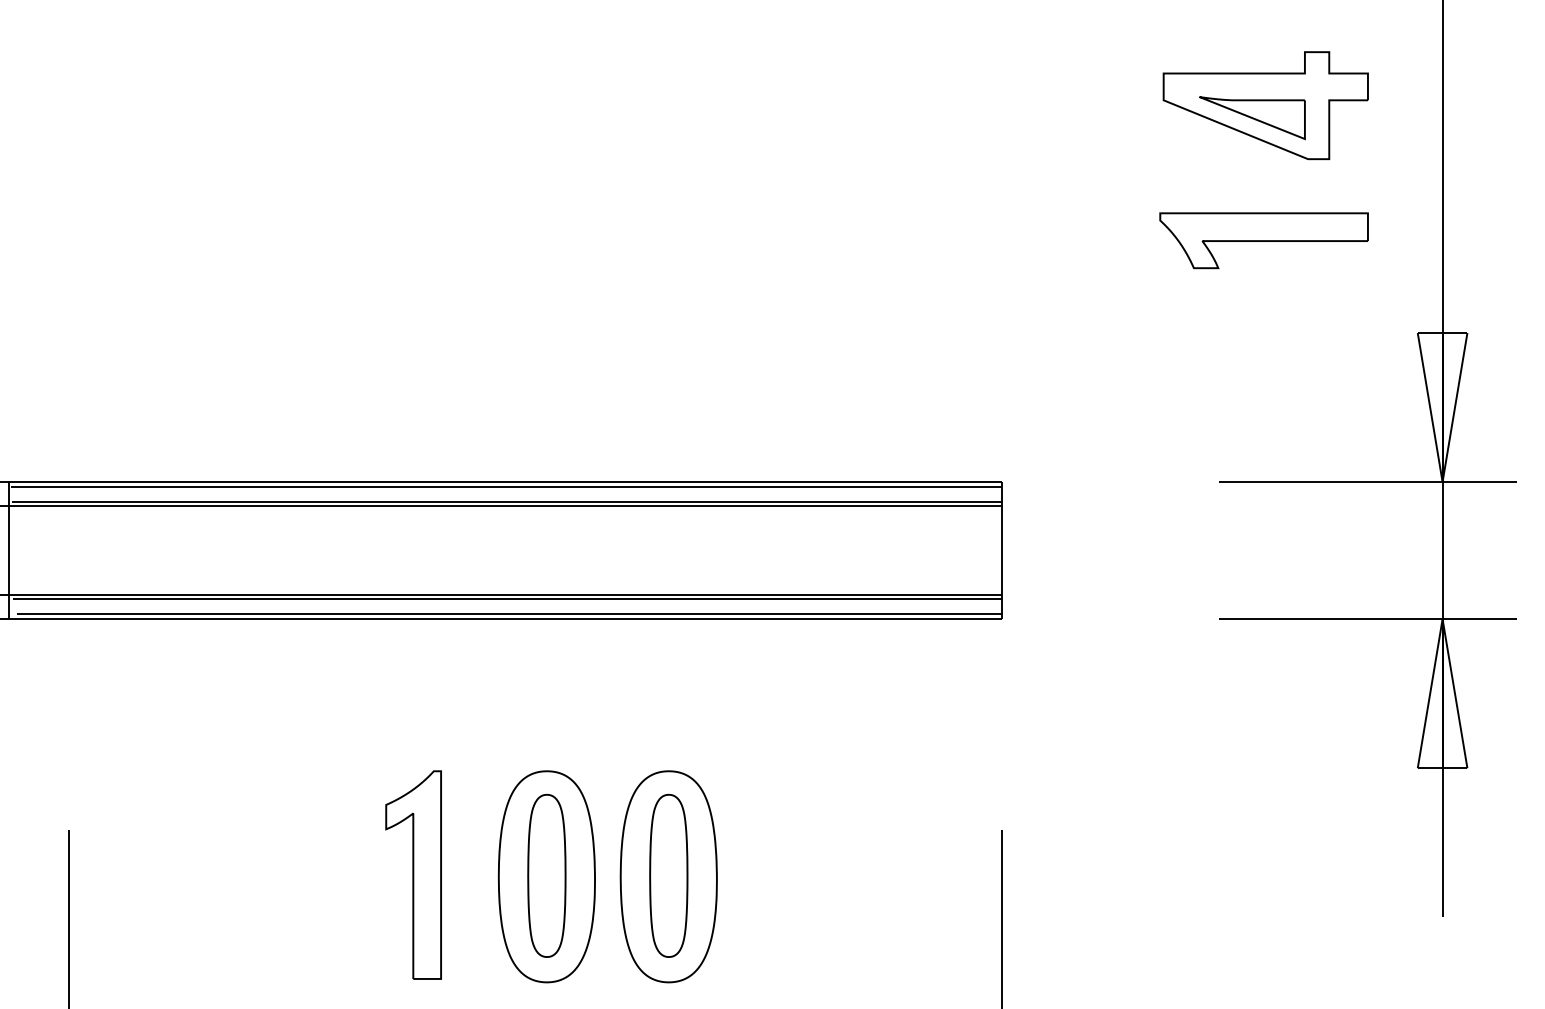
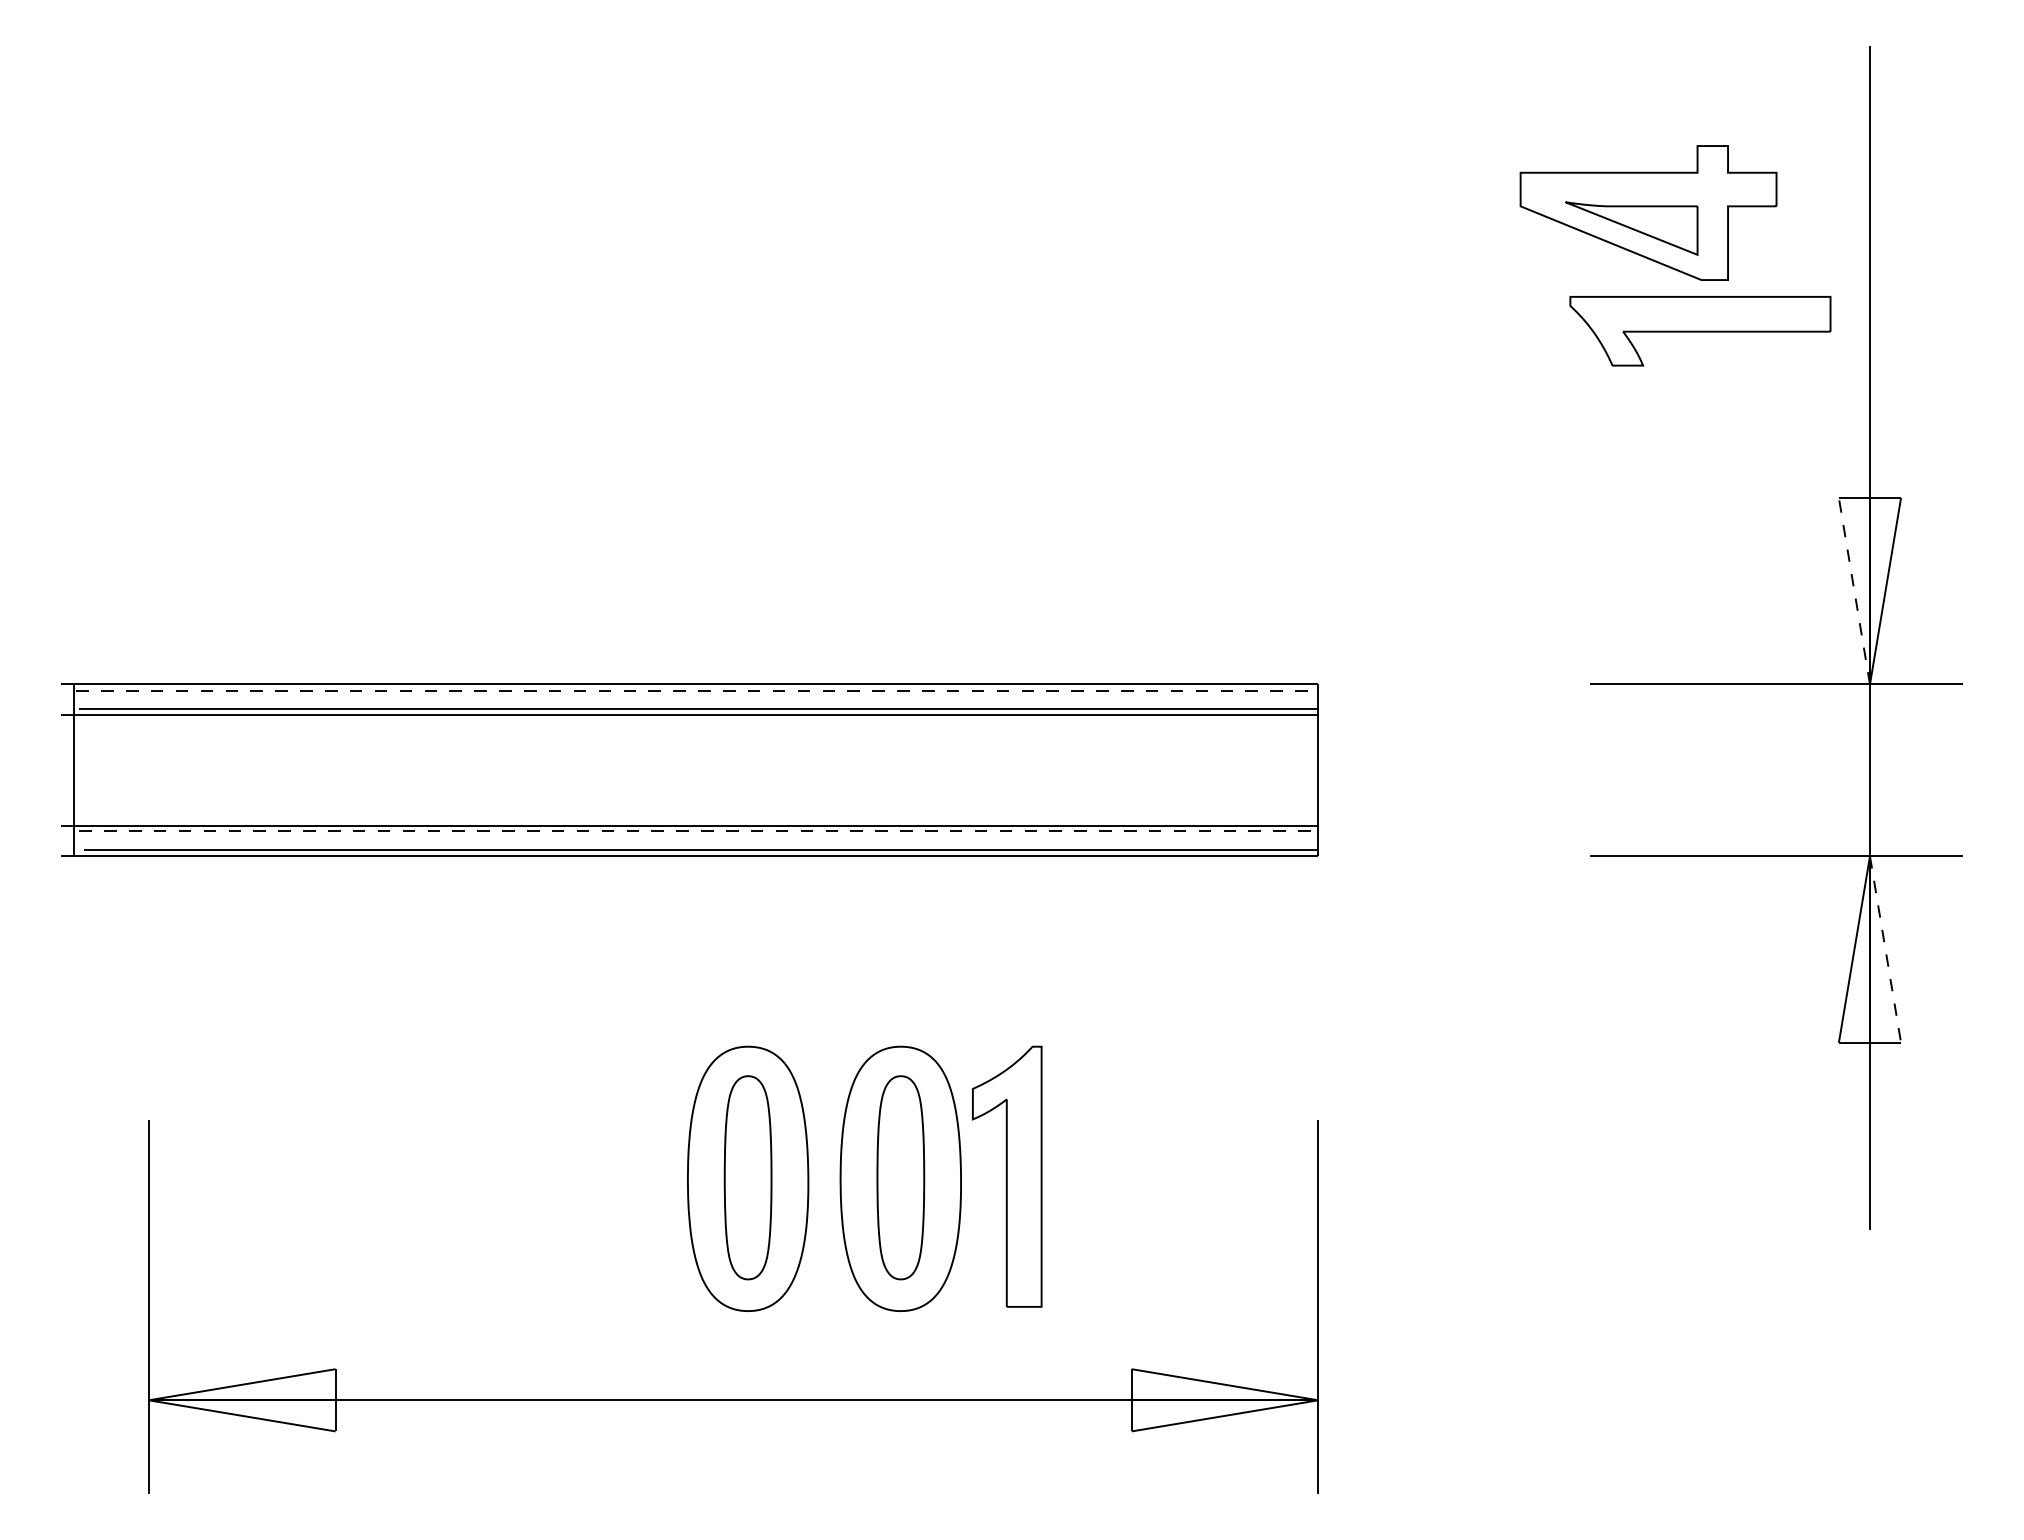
part: (1264, 240) -> (1700, 331), moved
line: (1430, 407) -> (1854, 591), solid -> dashed
line: (506, 486) -> (697, 690), solid -> dashed
line: (507, 599) -> (698, 831), solid -> dashed
line: (1454, 693) -> (1885, 949), solid -> dashed
part: (413, 874) -> (1007, 1176), moved

